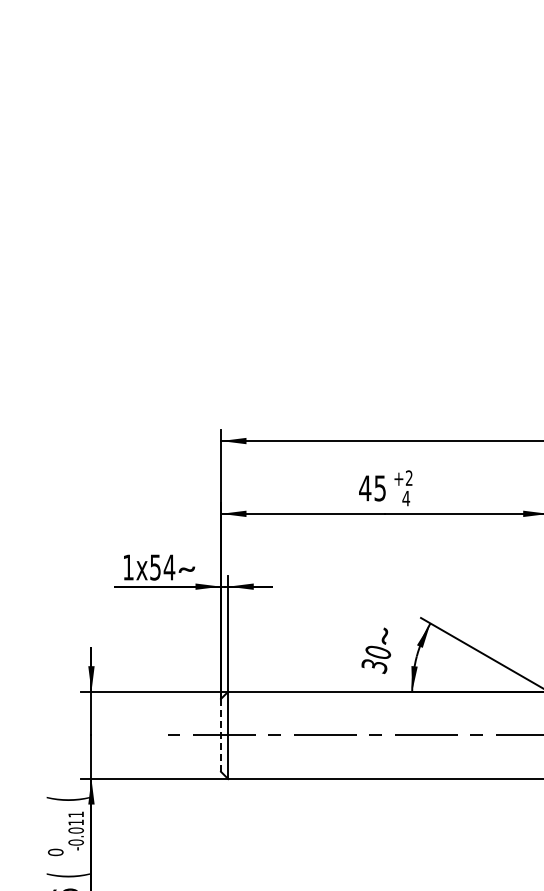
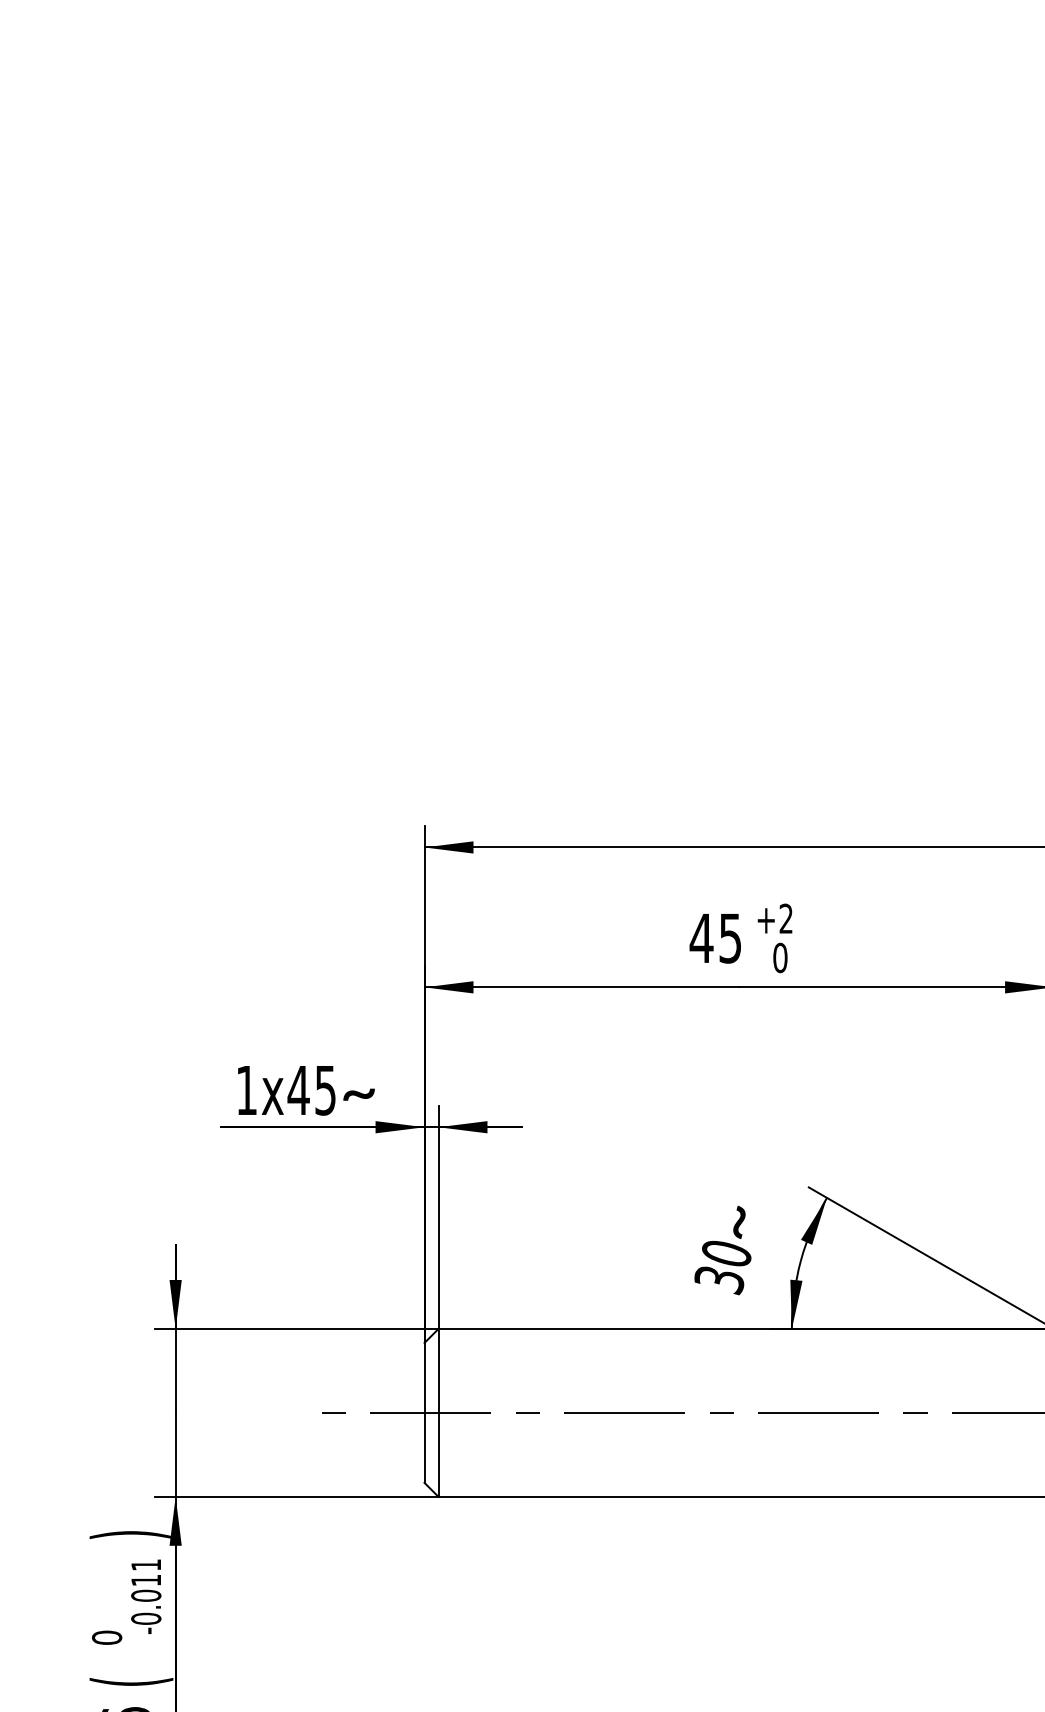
text: (406, 498) -> (780, 957), 4 -> 0
text: (162, 567) -> (312, 1090), 1x54 -> 1x45
line: (221, 735) -> (425, 1413), dashed -> solid
text: (67, 798) -> (129, 1534), ( -> )

